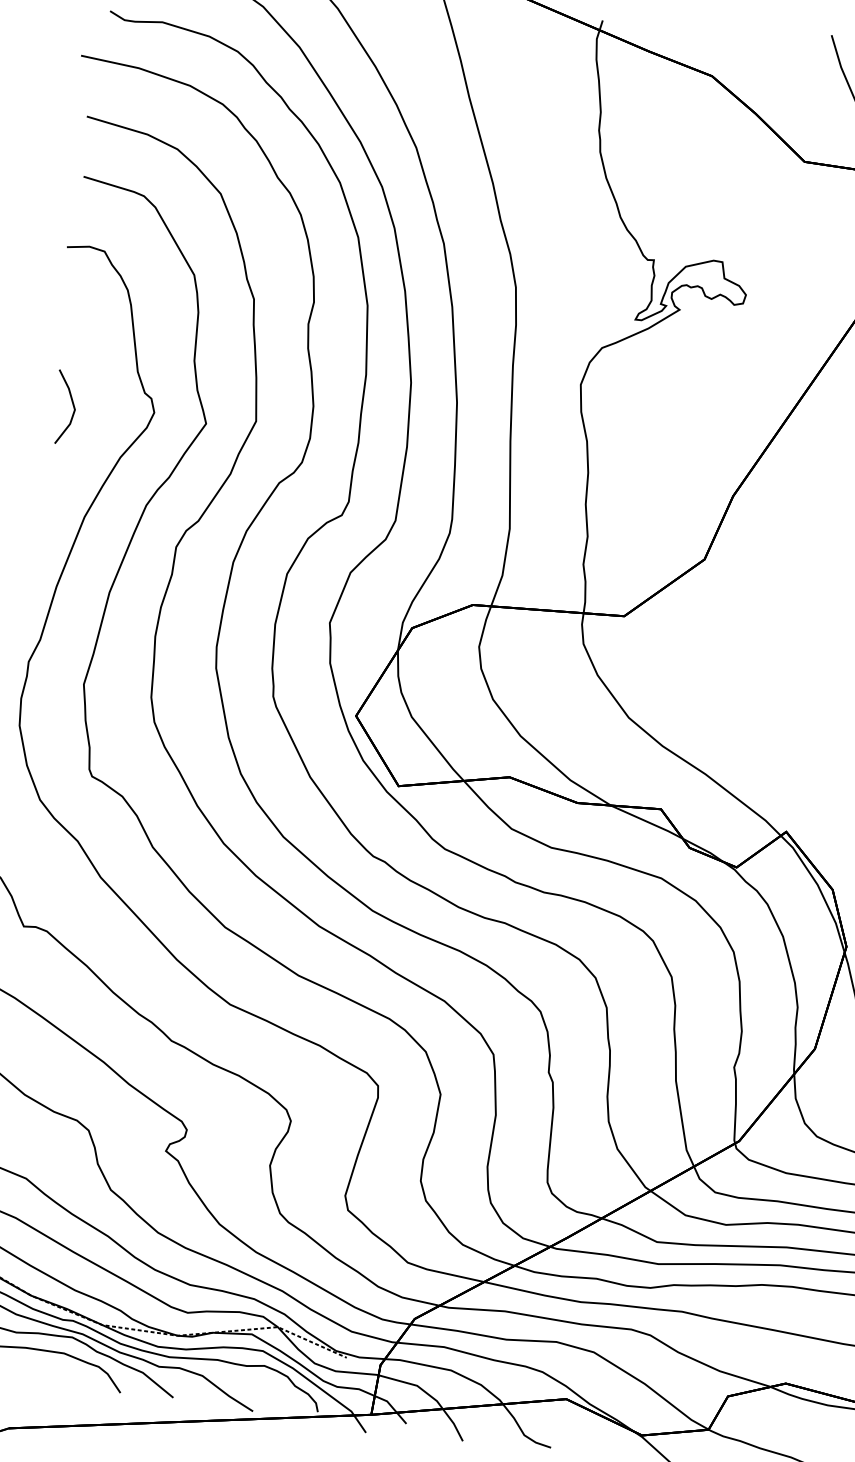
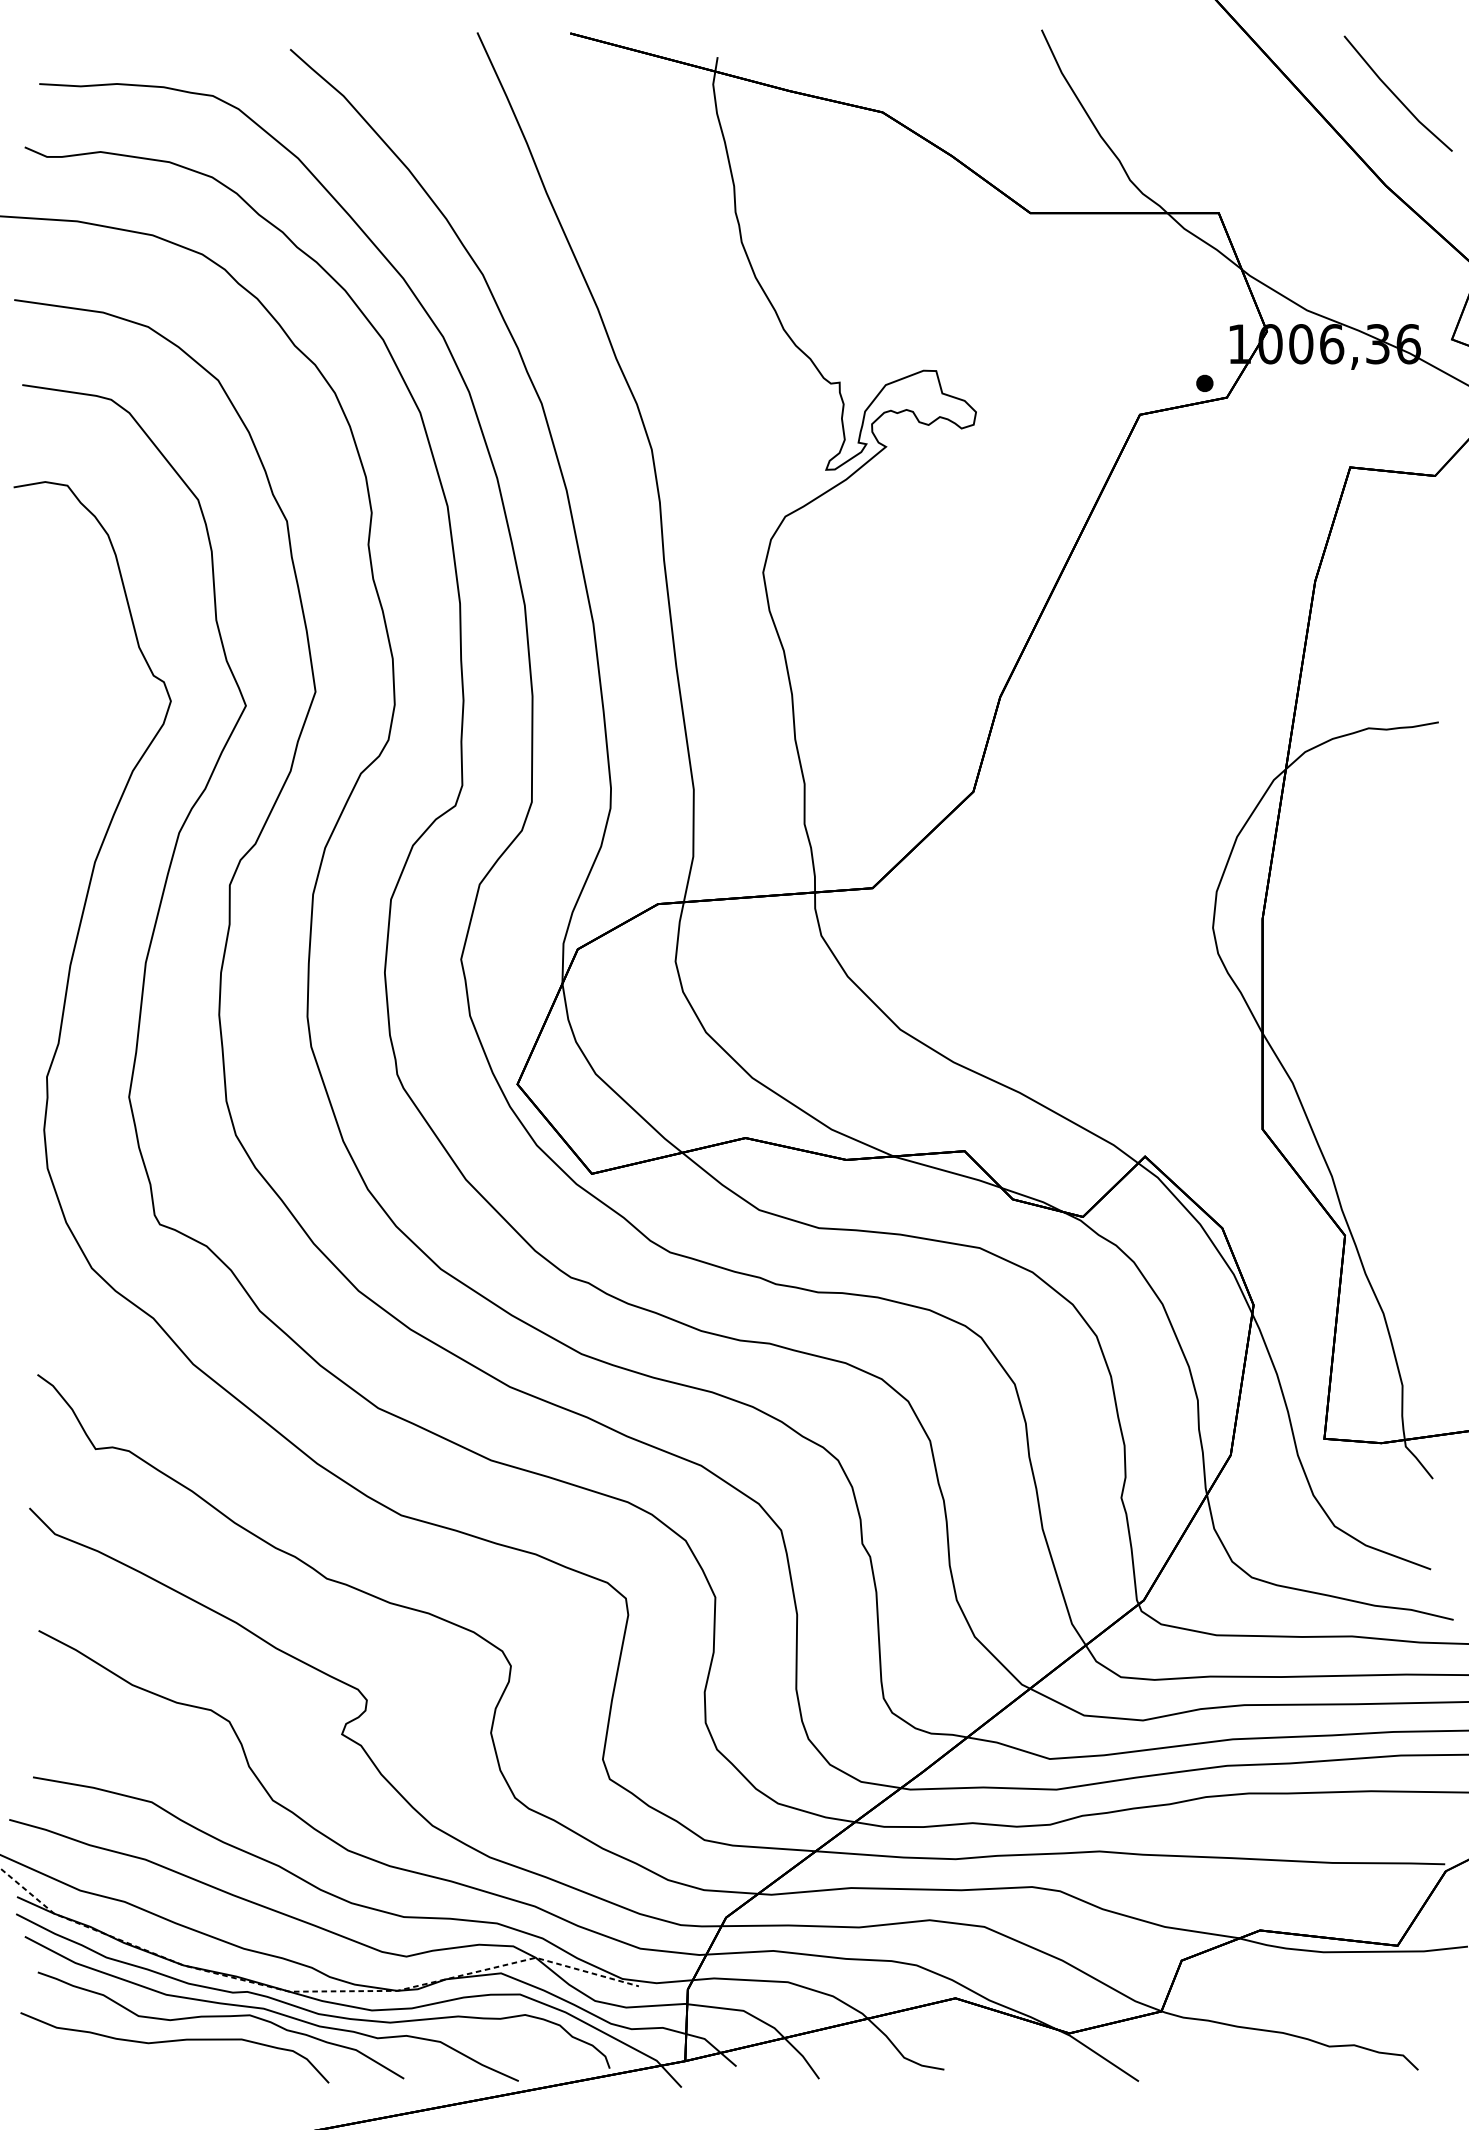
line: (72, 404) -> (54, 706), removed

